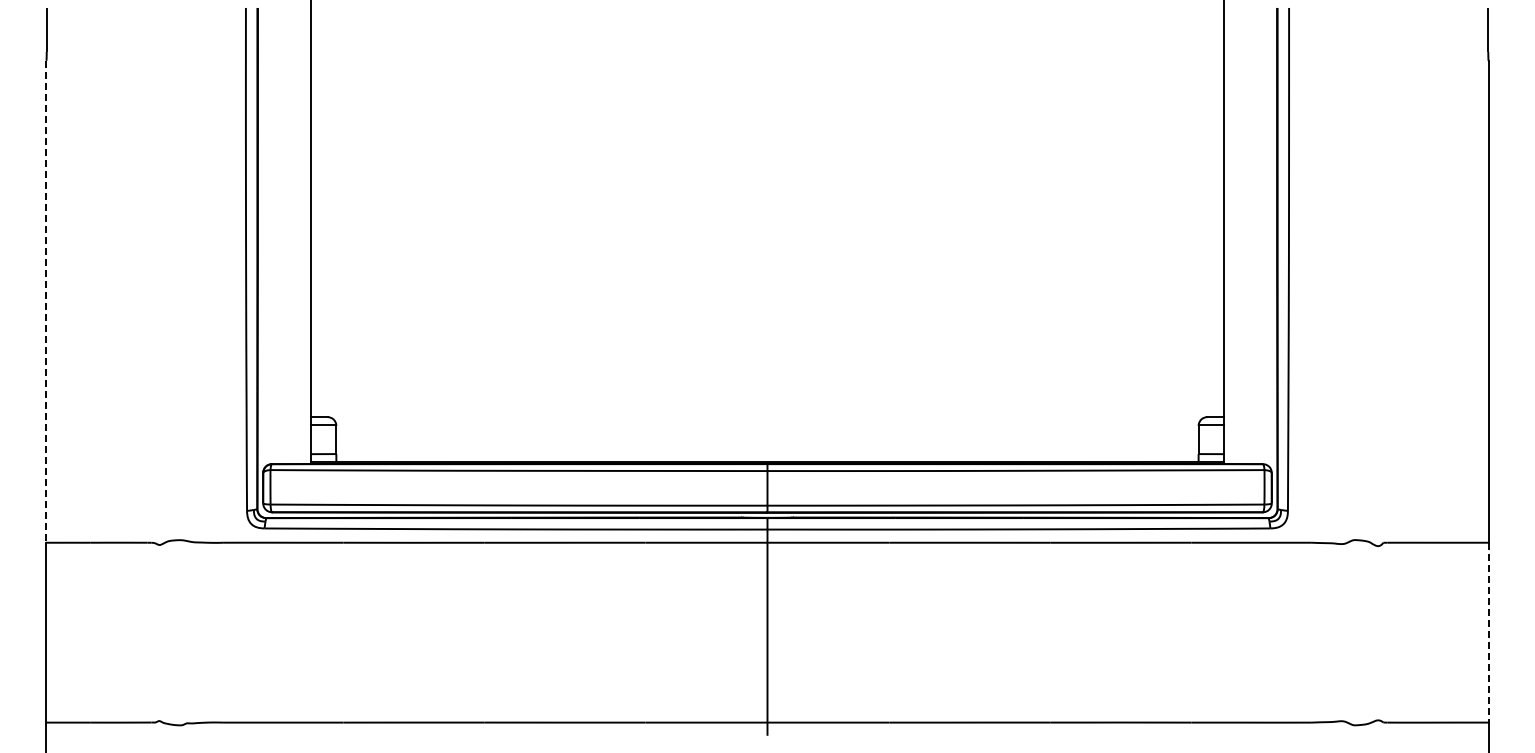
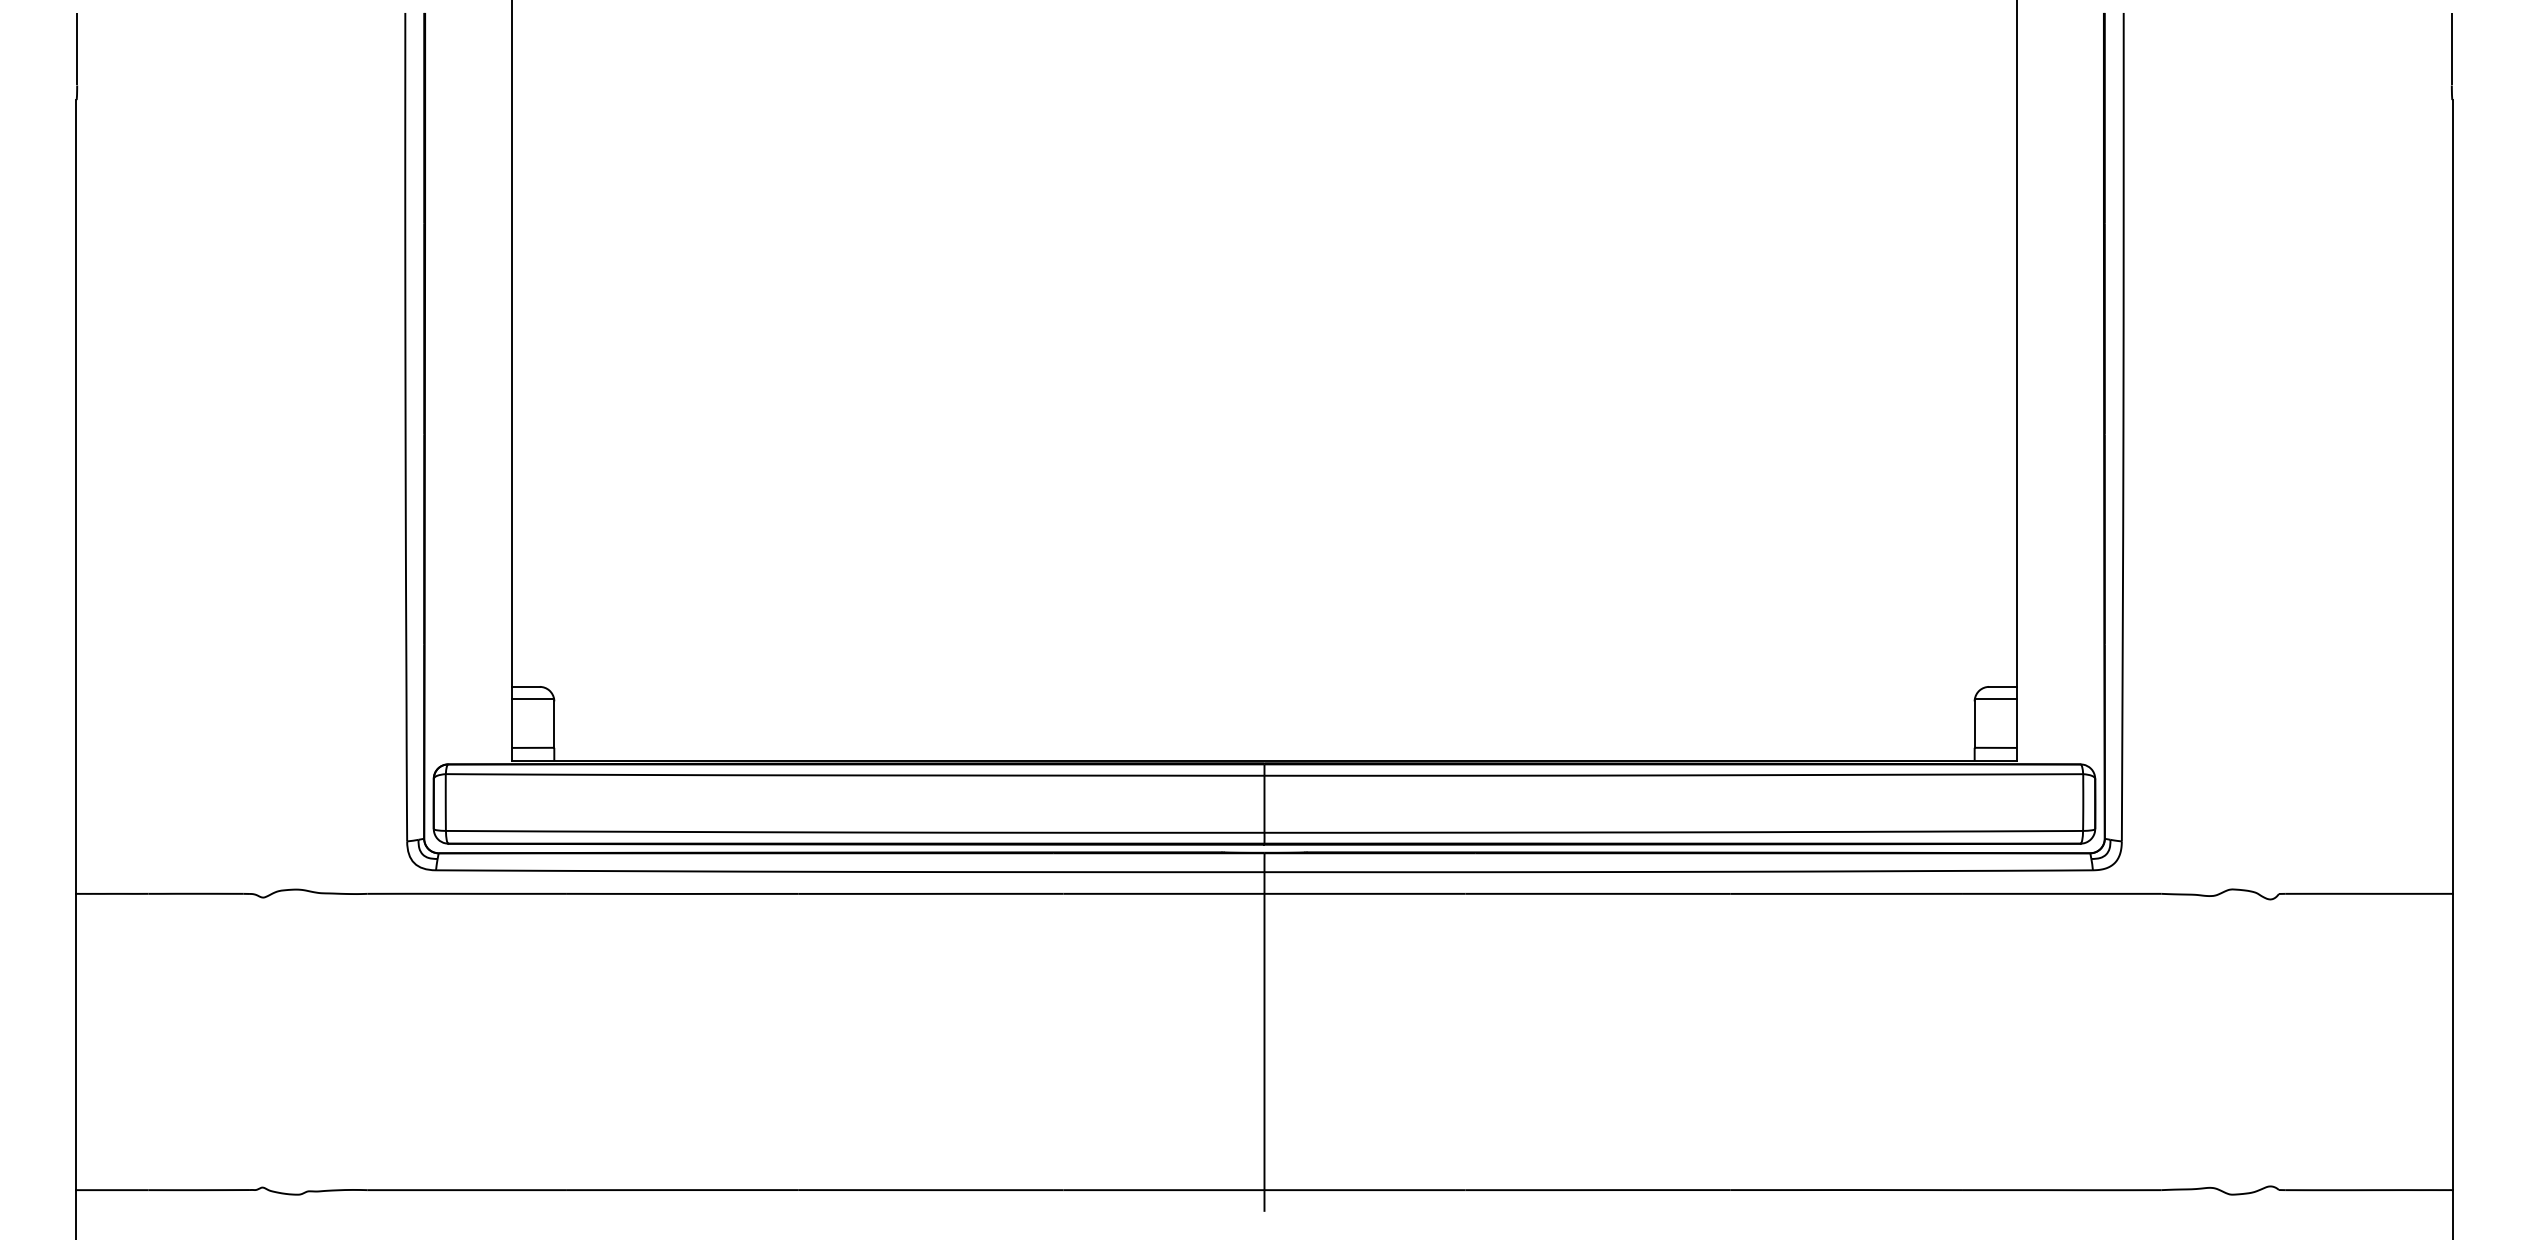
line: (46, 301) -> (76, 496), dashed -> solid
line: (1488, 632) -> (2452, 1041), dashed -> solid

